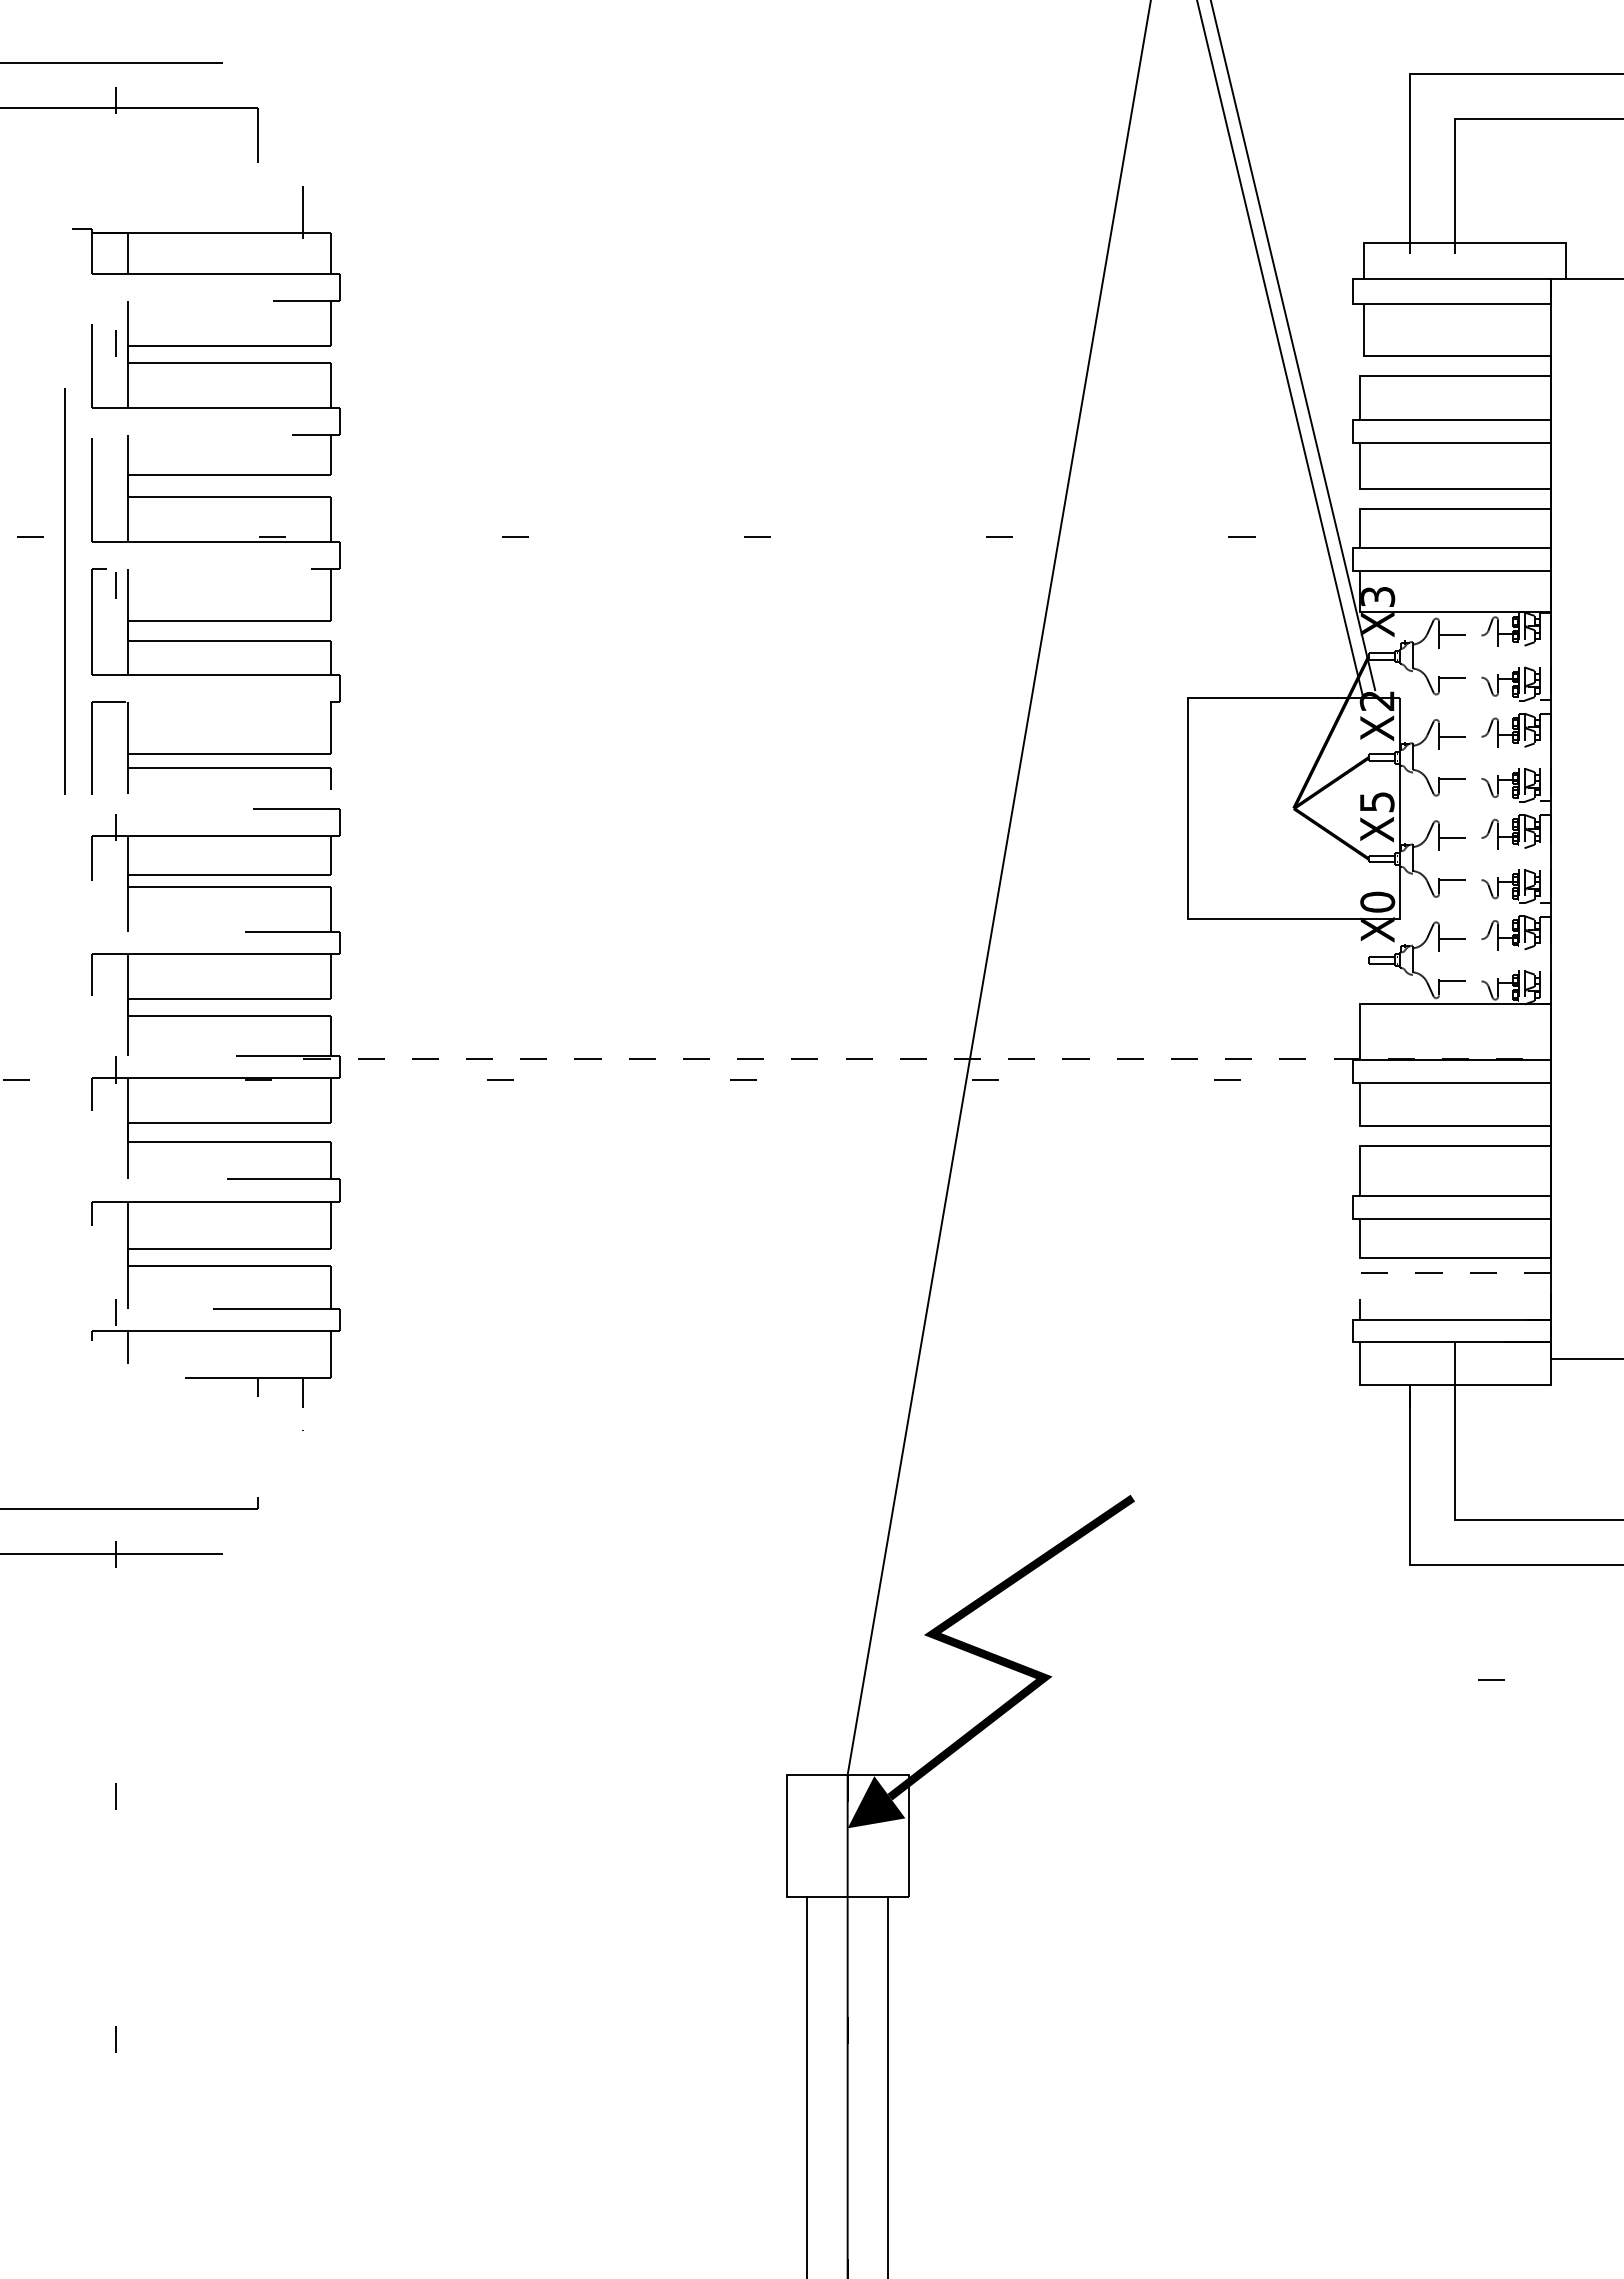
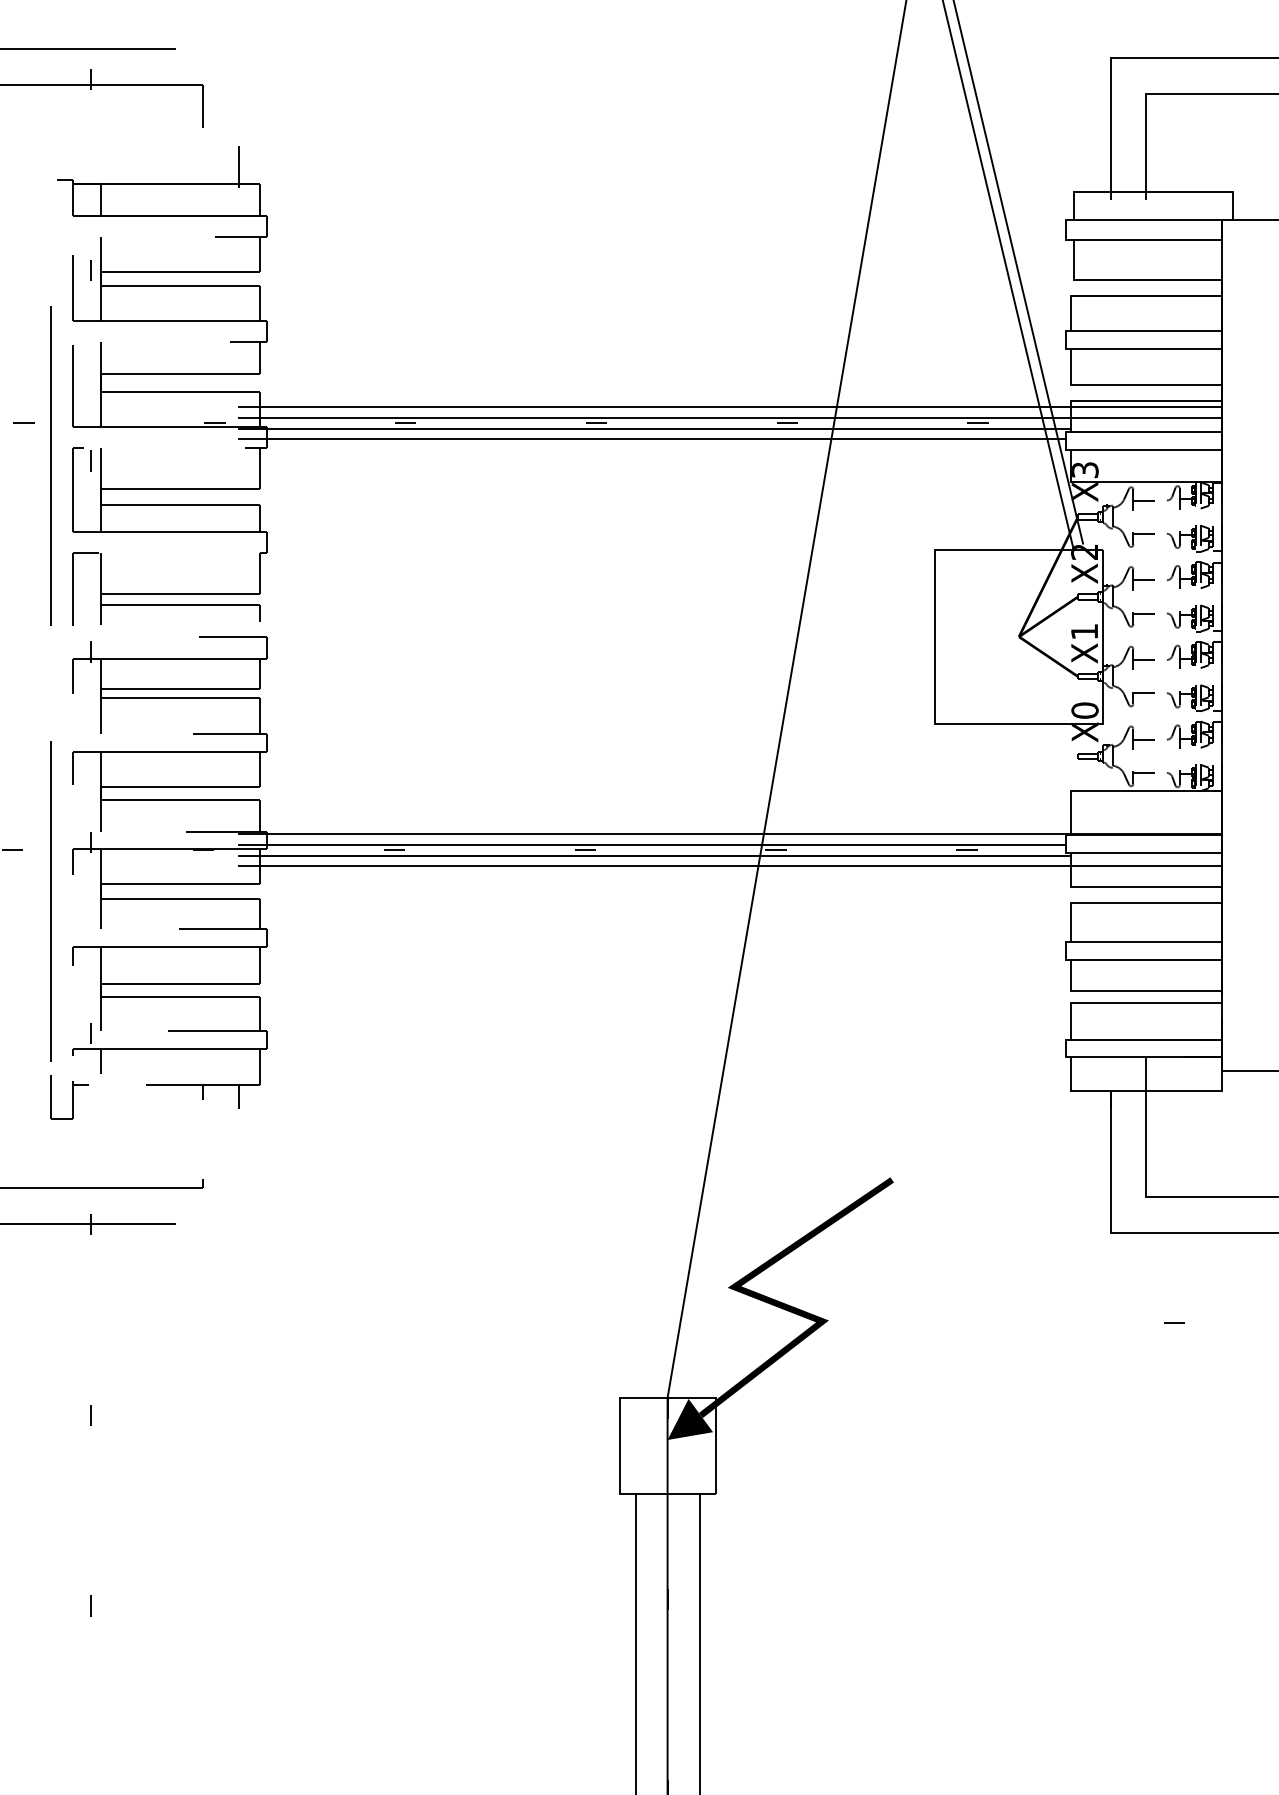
line: (926, 517) -> (729, 407), added
line: (926, 530) -> (729, 417), added
line: (831, 544) -> (654, 428), added
line: (827, 557) -> (651, 439), added
text: (1377, 802) -> (1084, 632), X5 -> X1
line: (927, 1059) -> (730, 834), dashed -> solid
line: (827, 1072) -> (651, 844), added
line: (831, 1086) -> (654, 855), added
line: (926, 1100) -> (729, 866), added
line: (64, 1144) -> (50, 901), added
line: (1431, 1273) -> (1127, 1003), dashed -> solid
part: (87, 1393) -> (68, 1097), added

